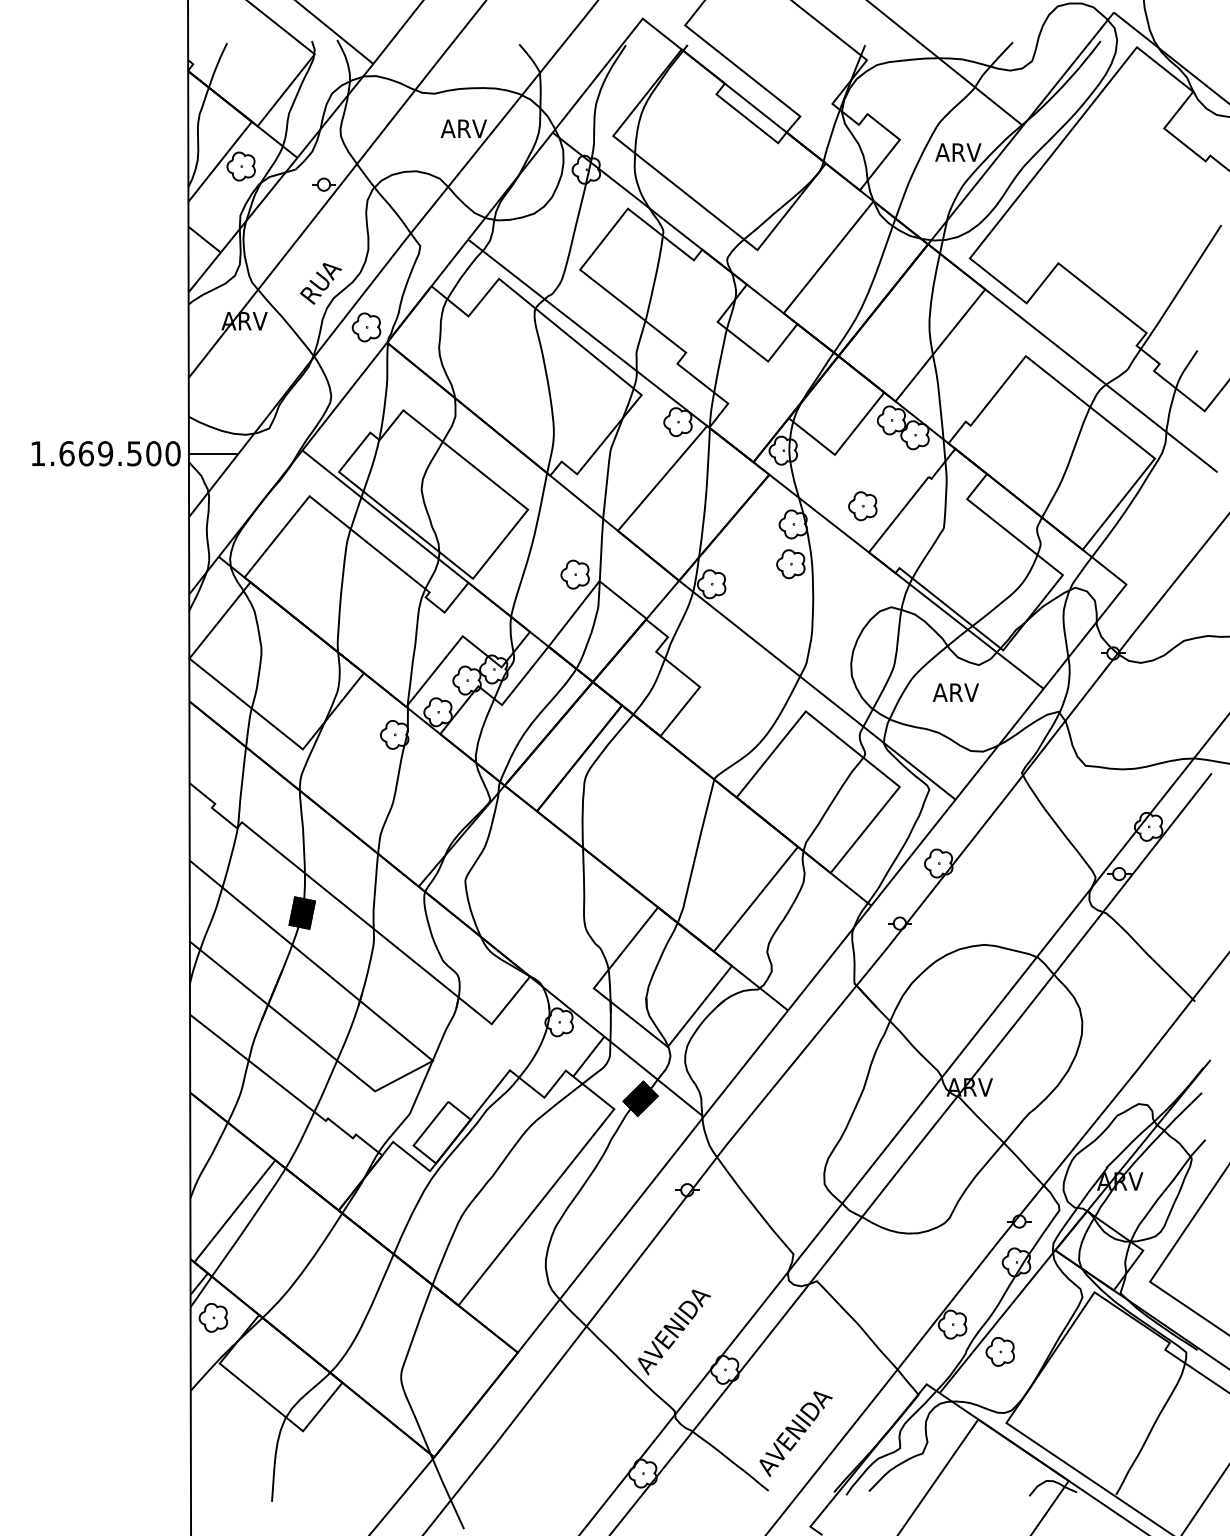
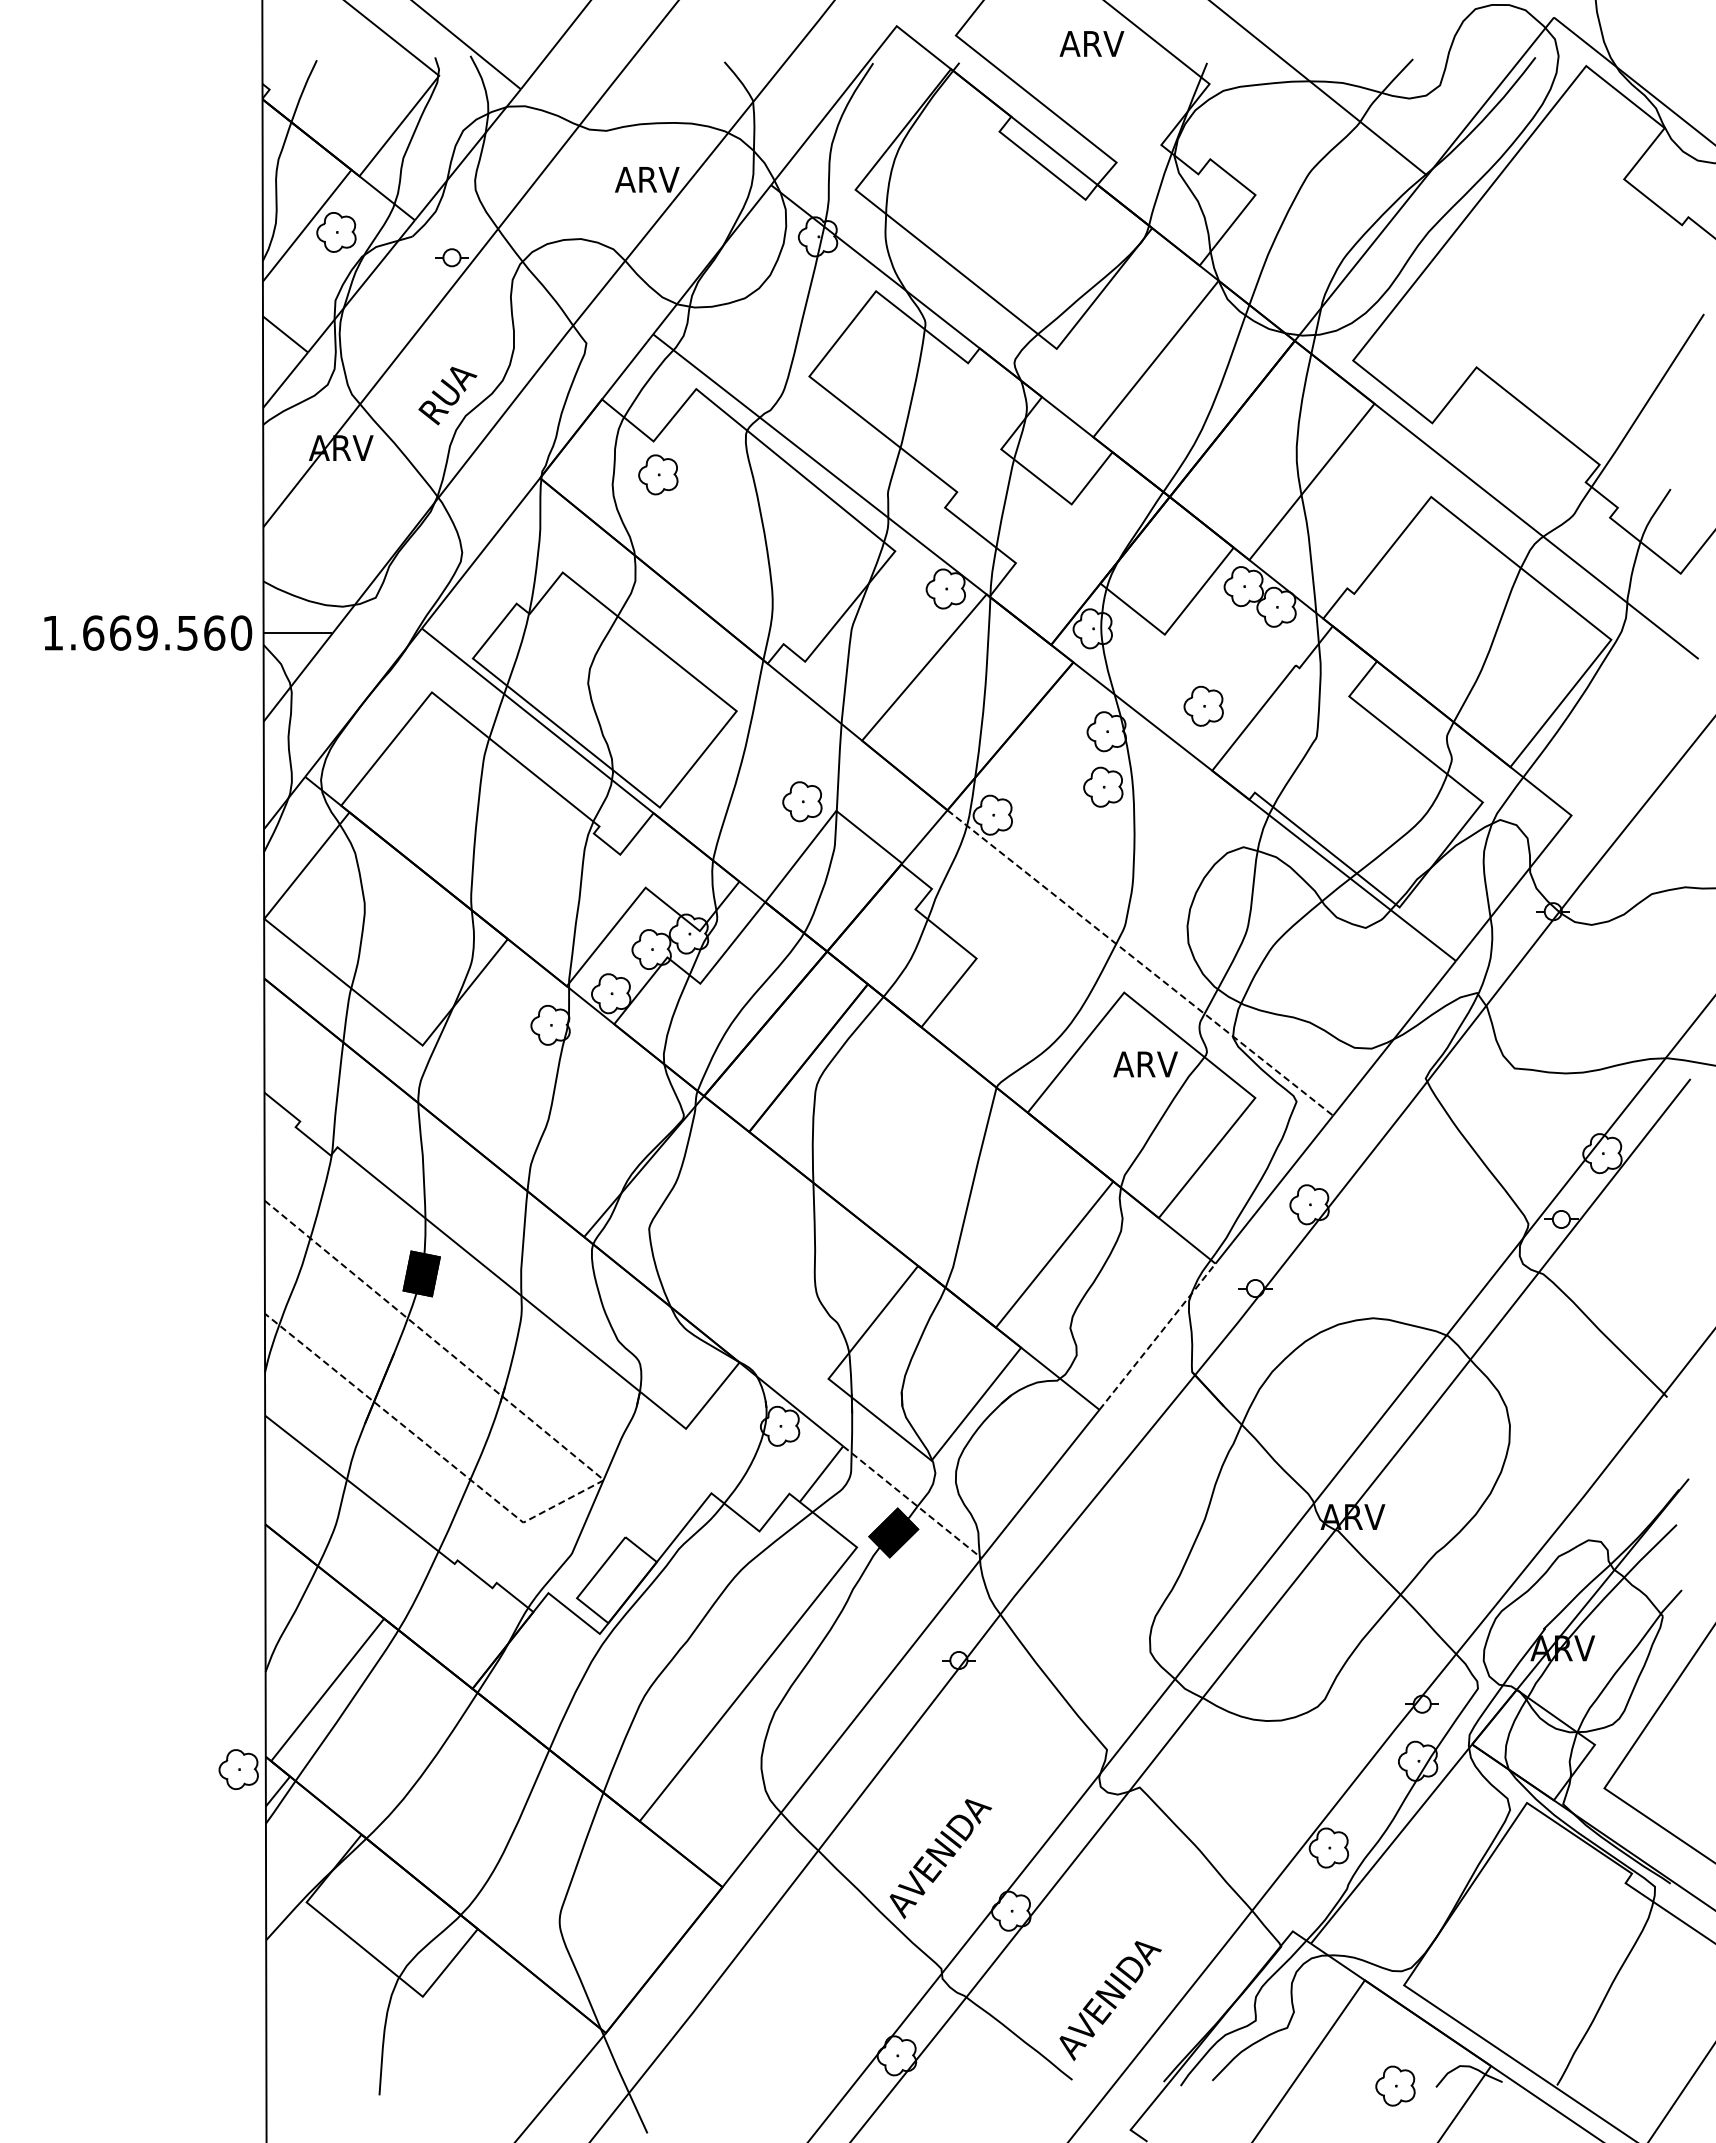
text: (957, 152) -> (1091, 43), moved
part: (366, 327) -> (658, 474), moved
text: (153, 453) -> (214, 632), 1.669.500 -> 1.669.560
line: (817, 690) -> (1140, 963), solid -> dashed
text: (955, 692) -> (1145, 1064), moved
line: (829, 957) -> (1157, 1336), solid -> dashed
line: (429, 1058) -> (599, 1476), solid -> dashed
line: (654, 1076) -> (912, 1502), solid -> dashed
part: (213, 1317) -> (238, 1769), moved
part: (1000, 1351) -> (1395, 2085), moved

